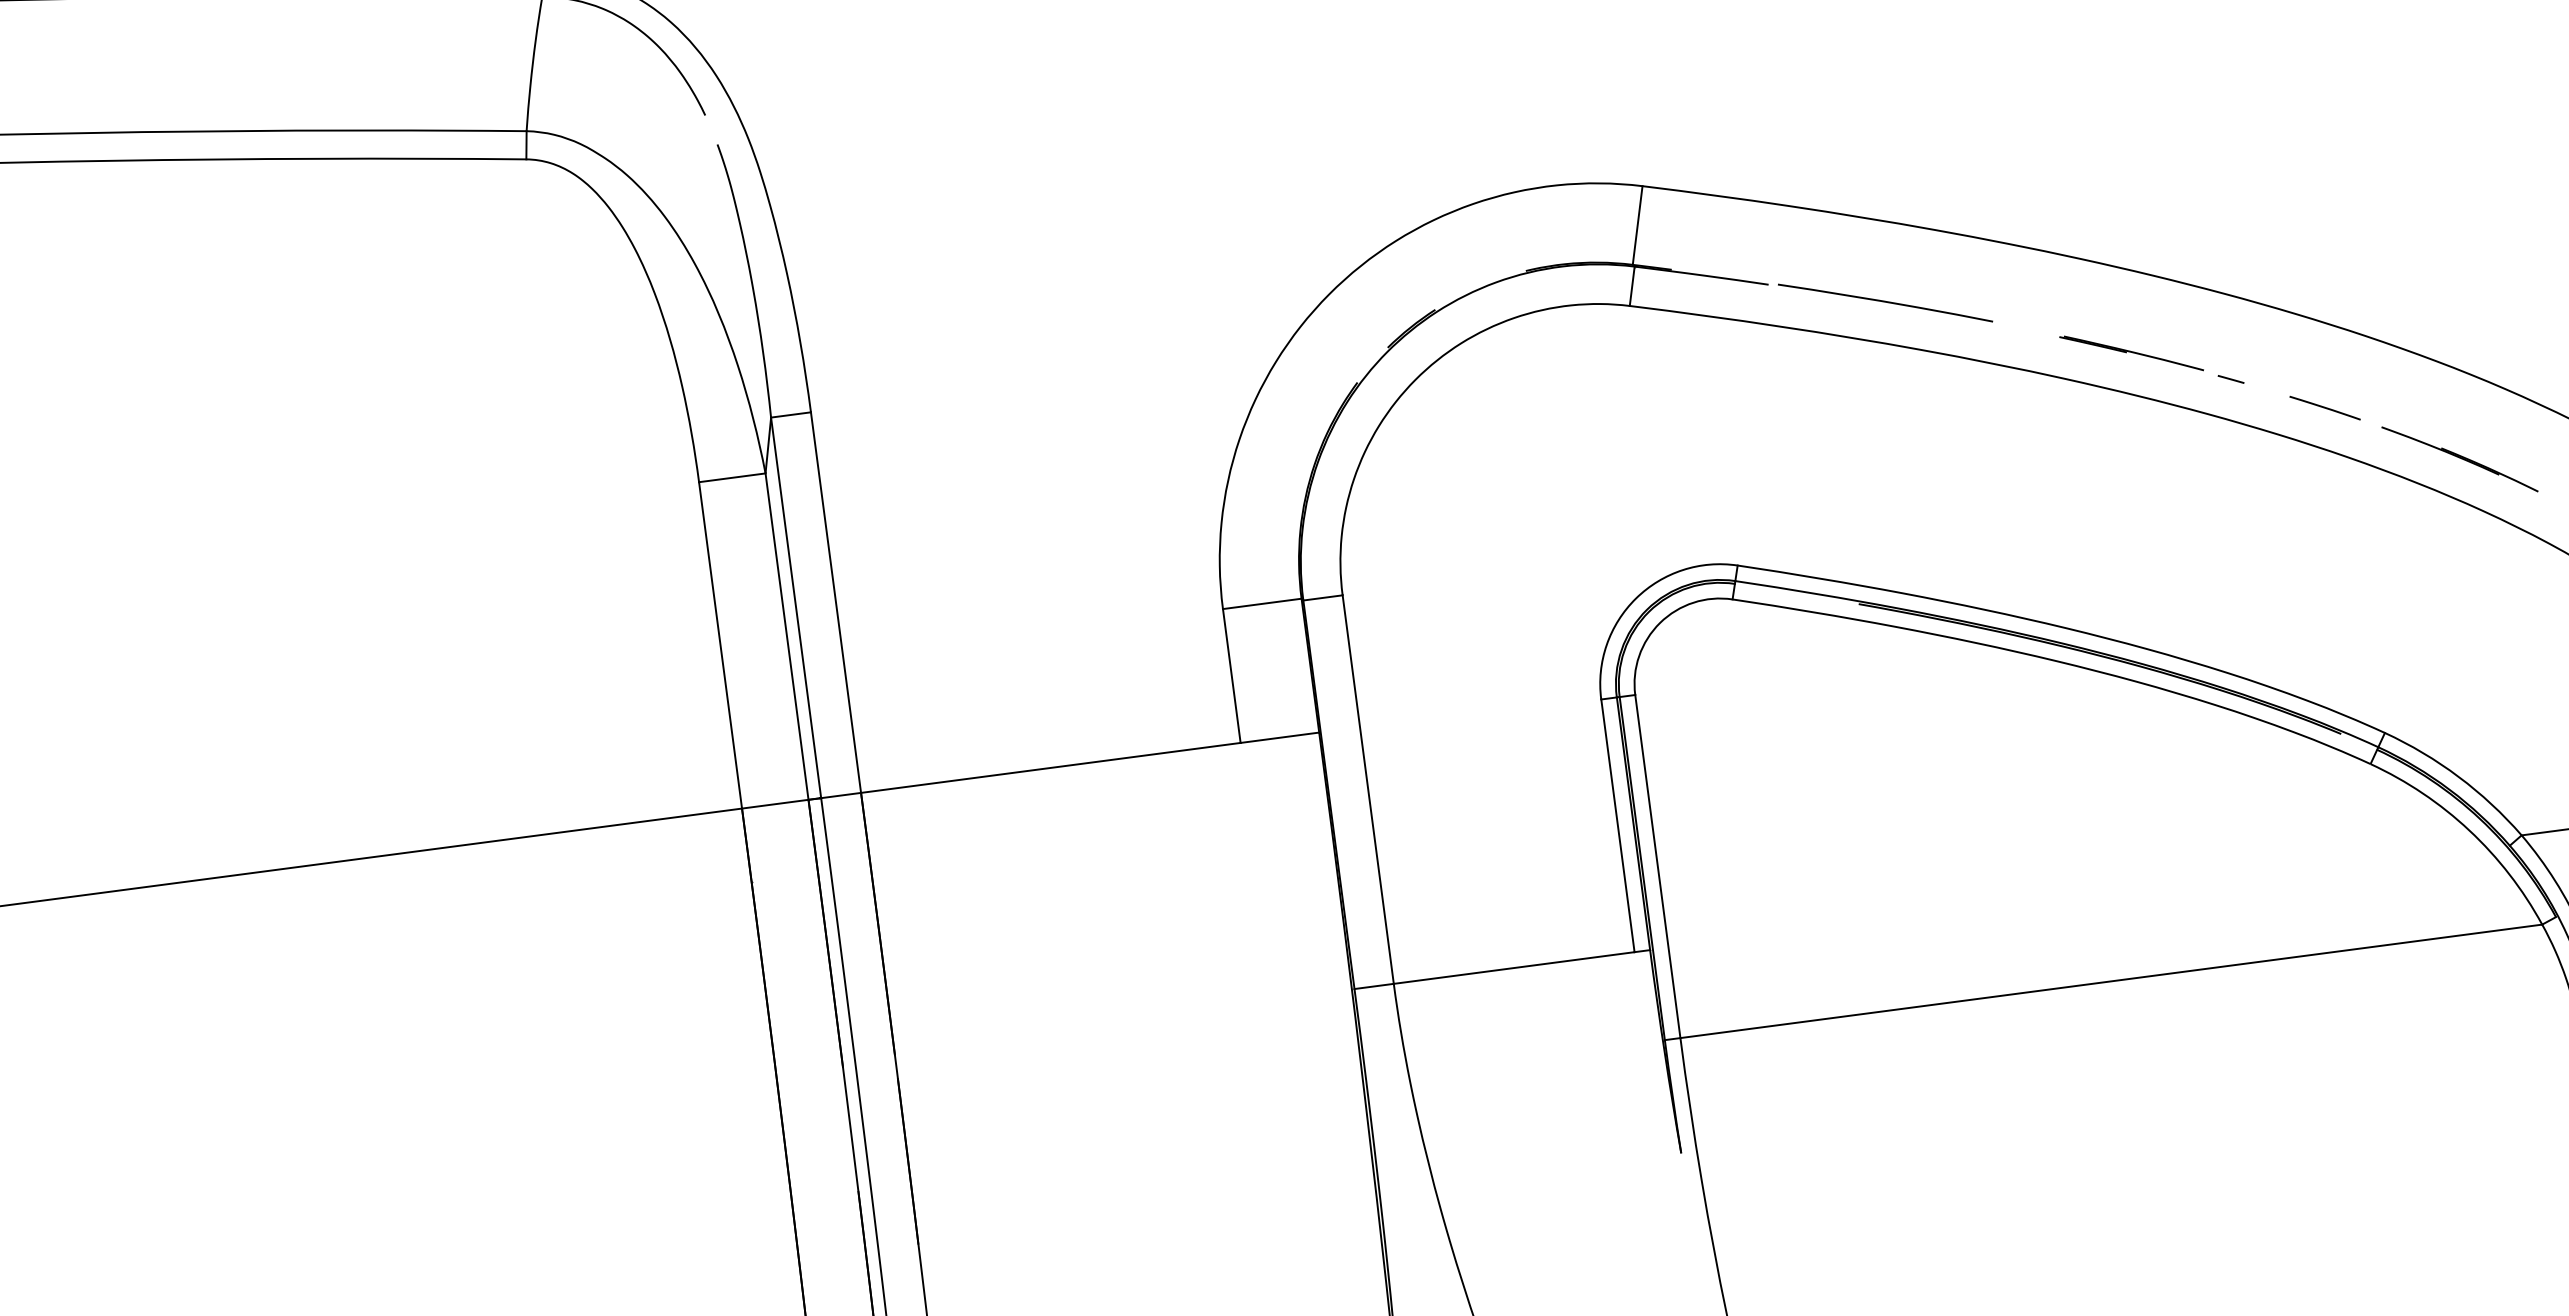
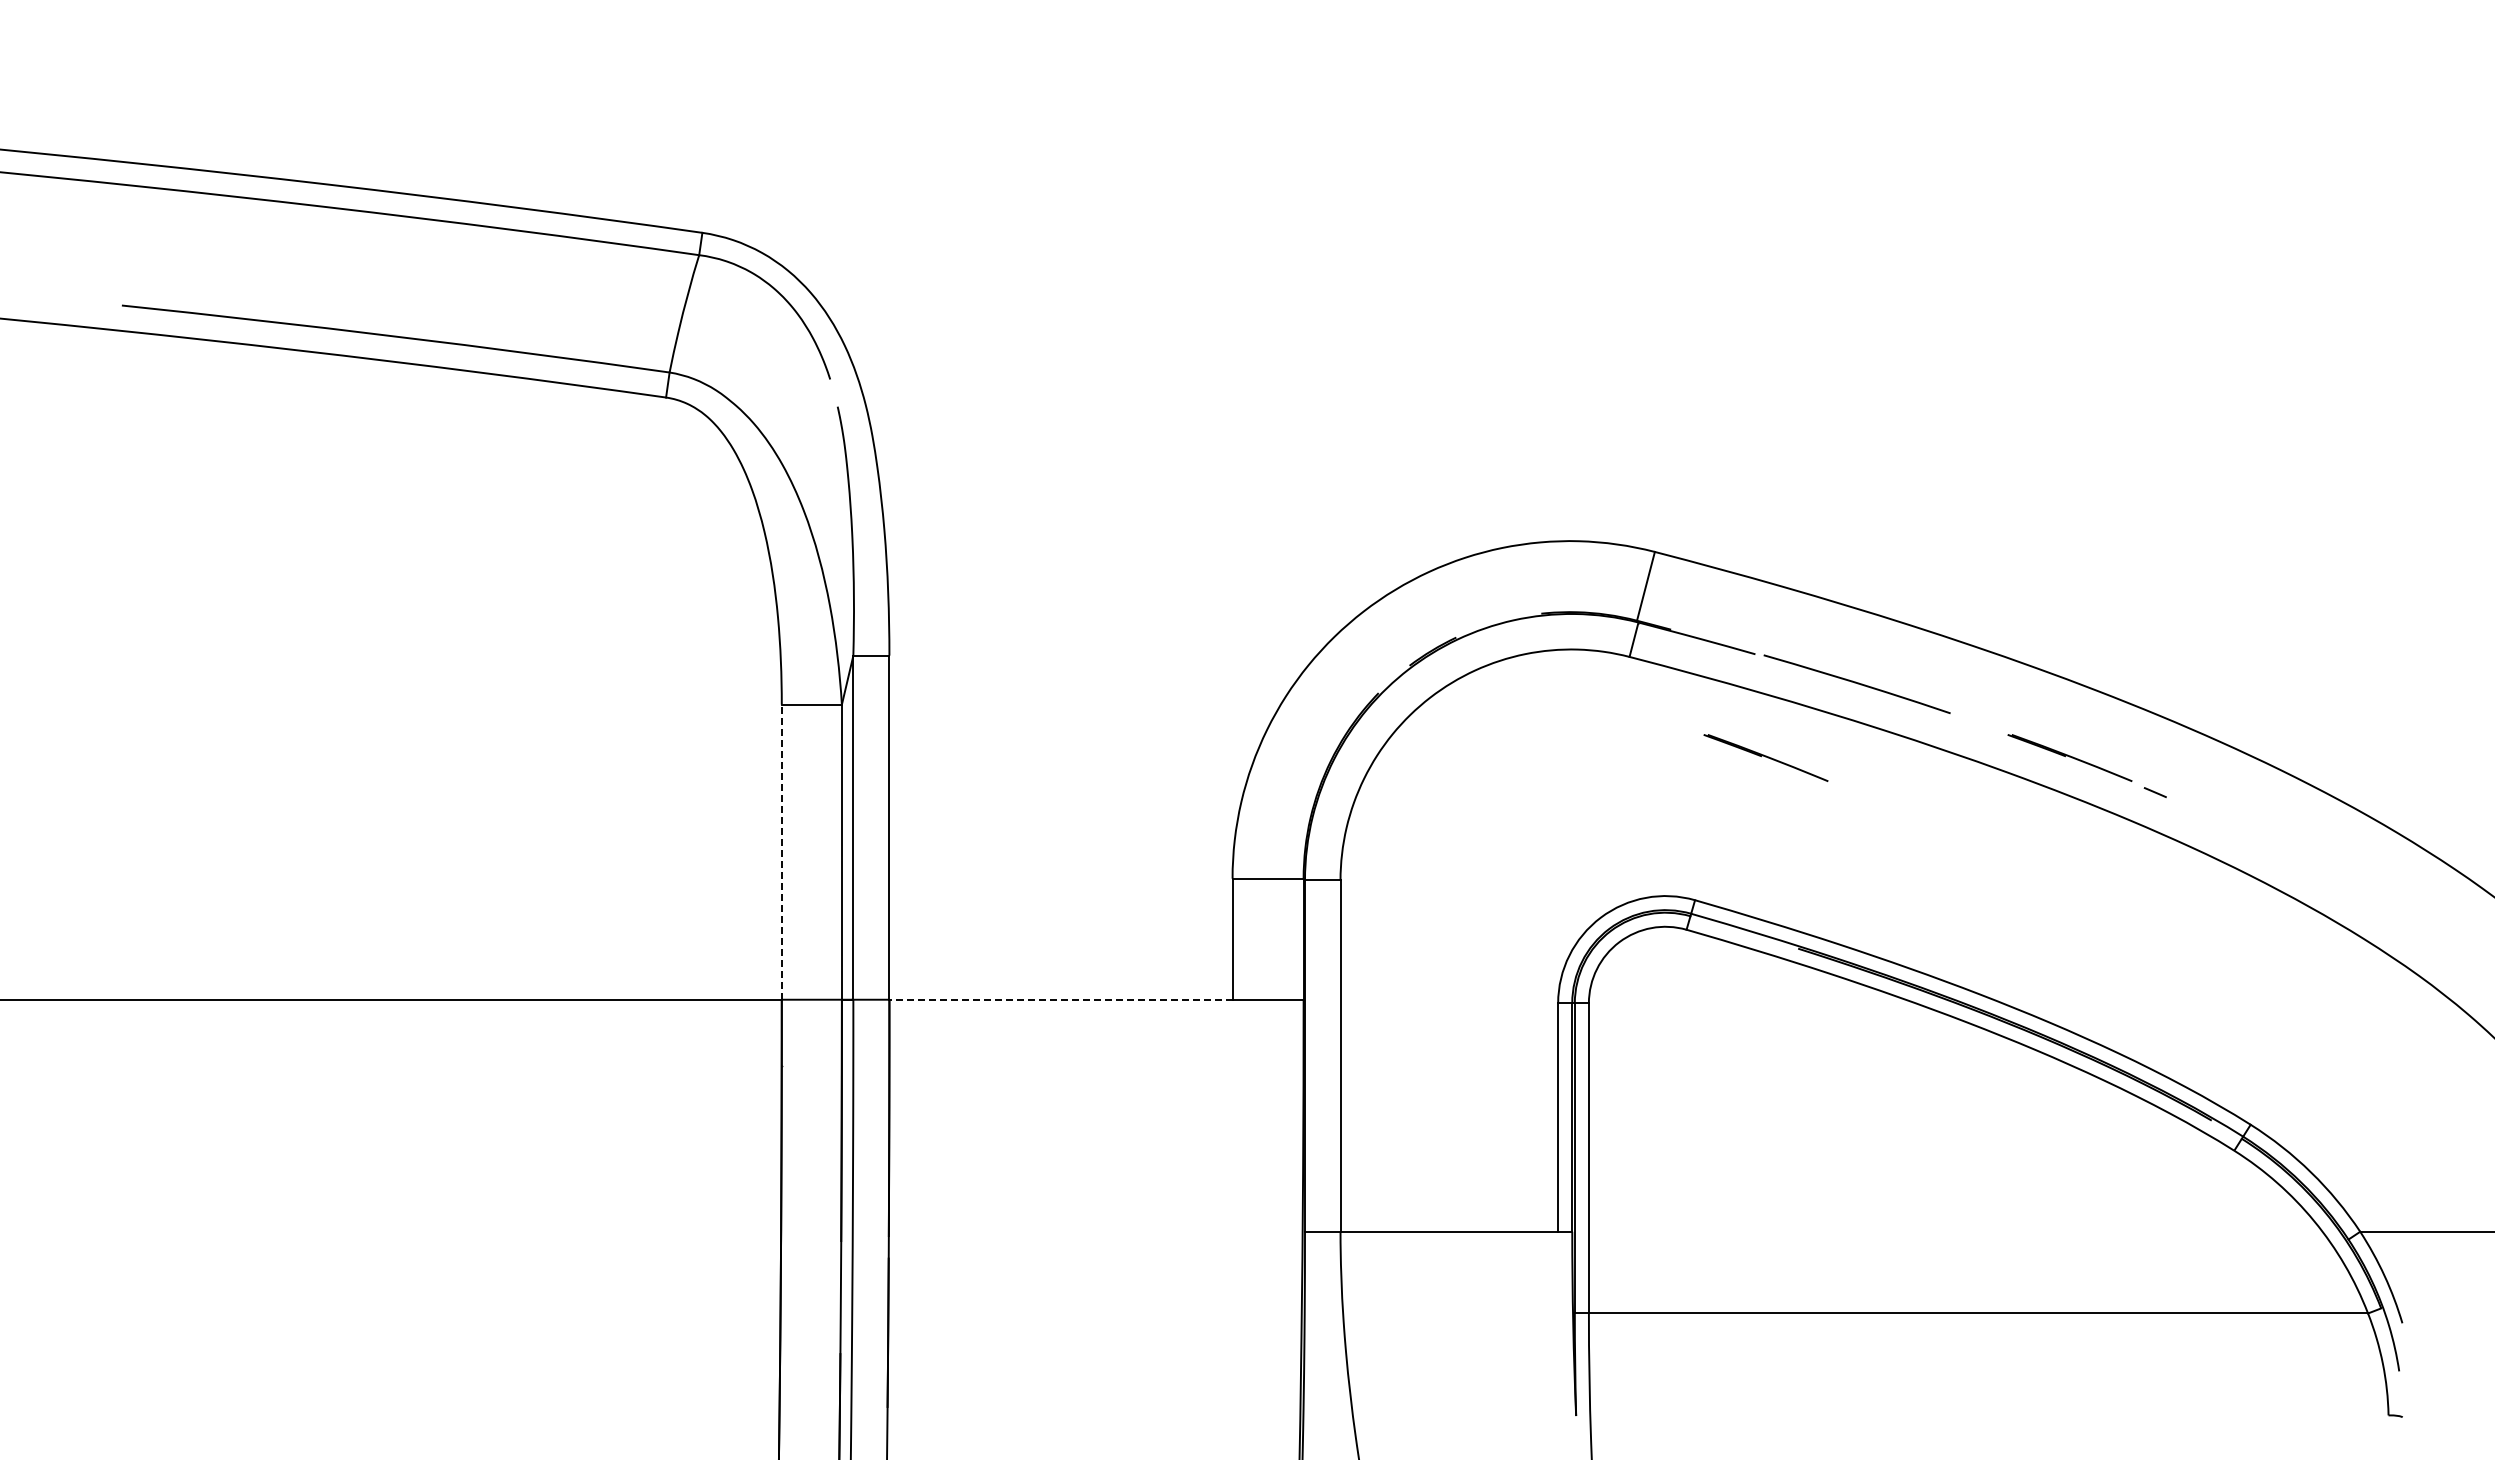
line: (1794, 397) -> (1765, 757), added
line: (2325, 408) -> (2235, 829), removed
part: (2460, 459) -> (2349, 890), removed
line: (720, 645) -> (781, 852), solid -> dashed
line: (1050, 767) -> (1060, 999), solid -> dashed

